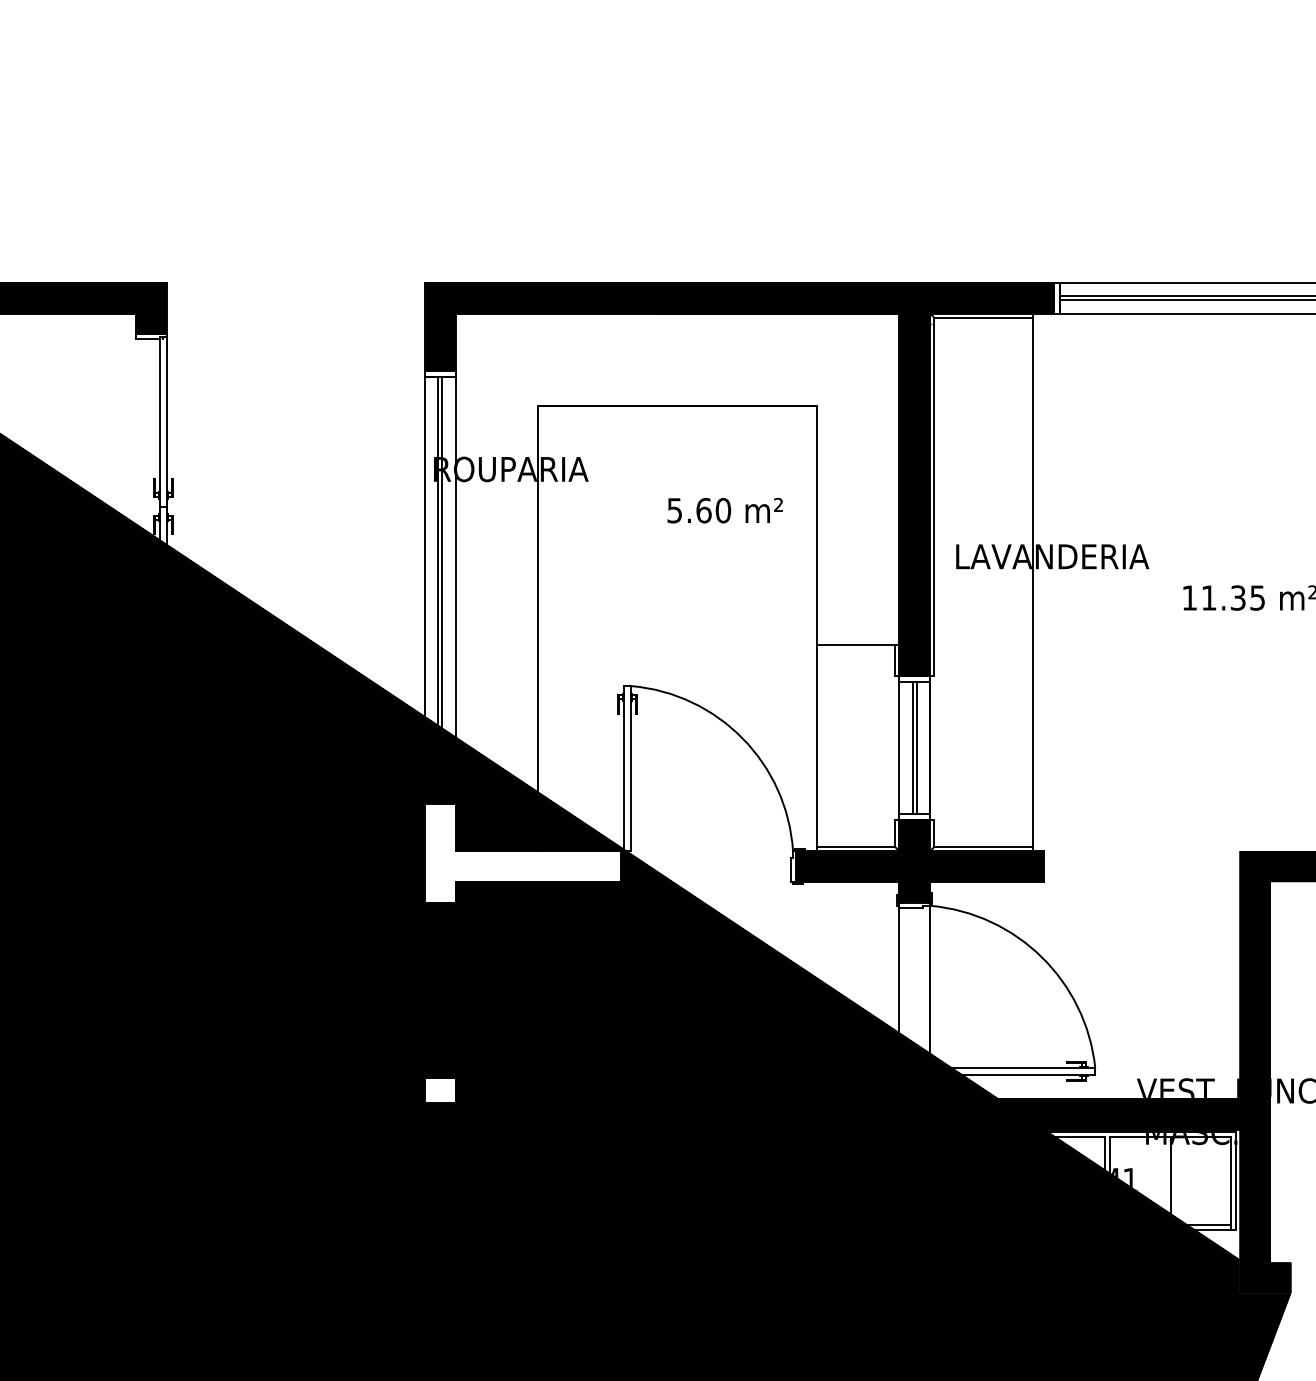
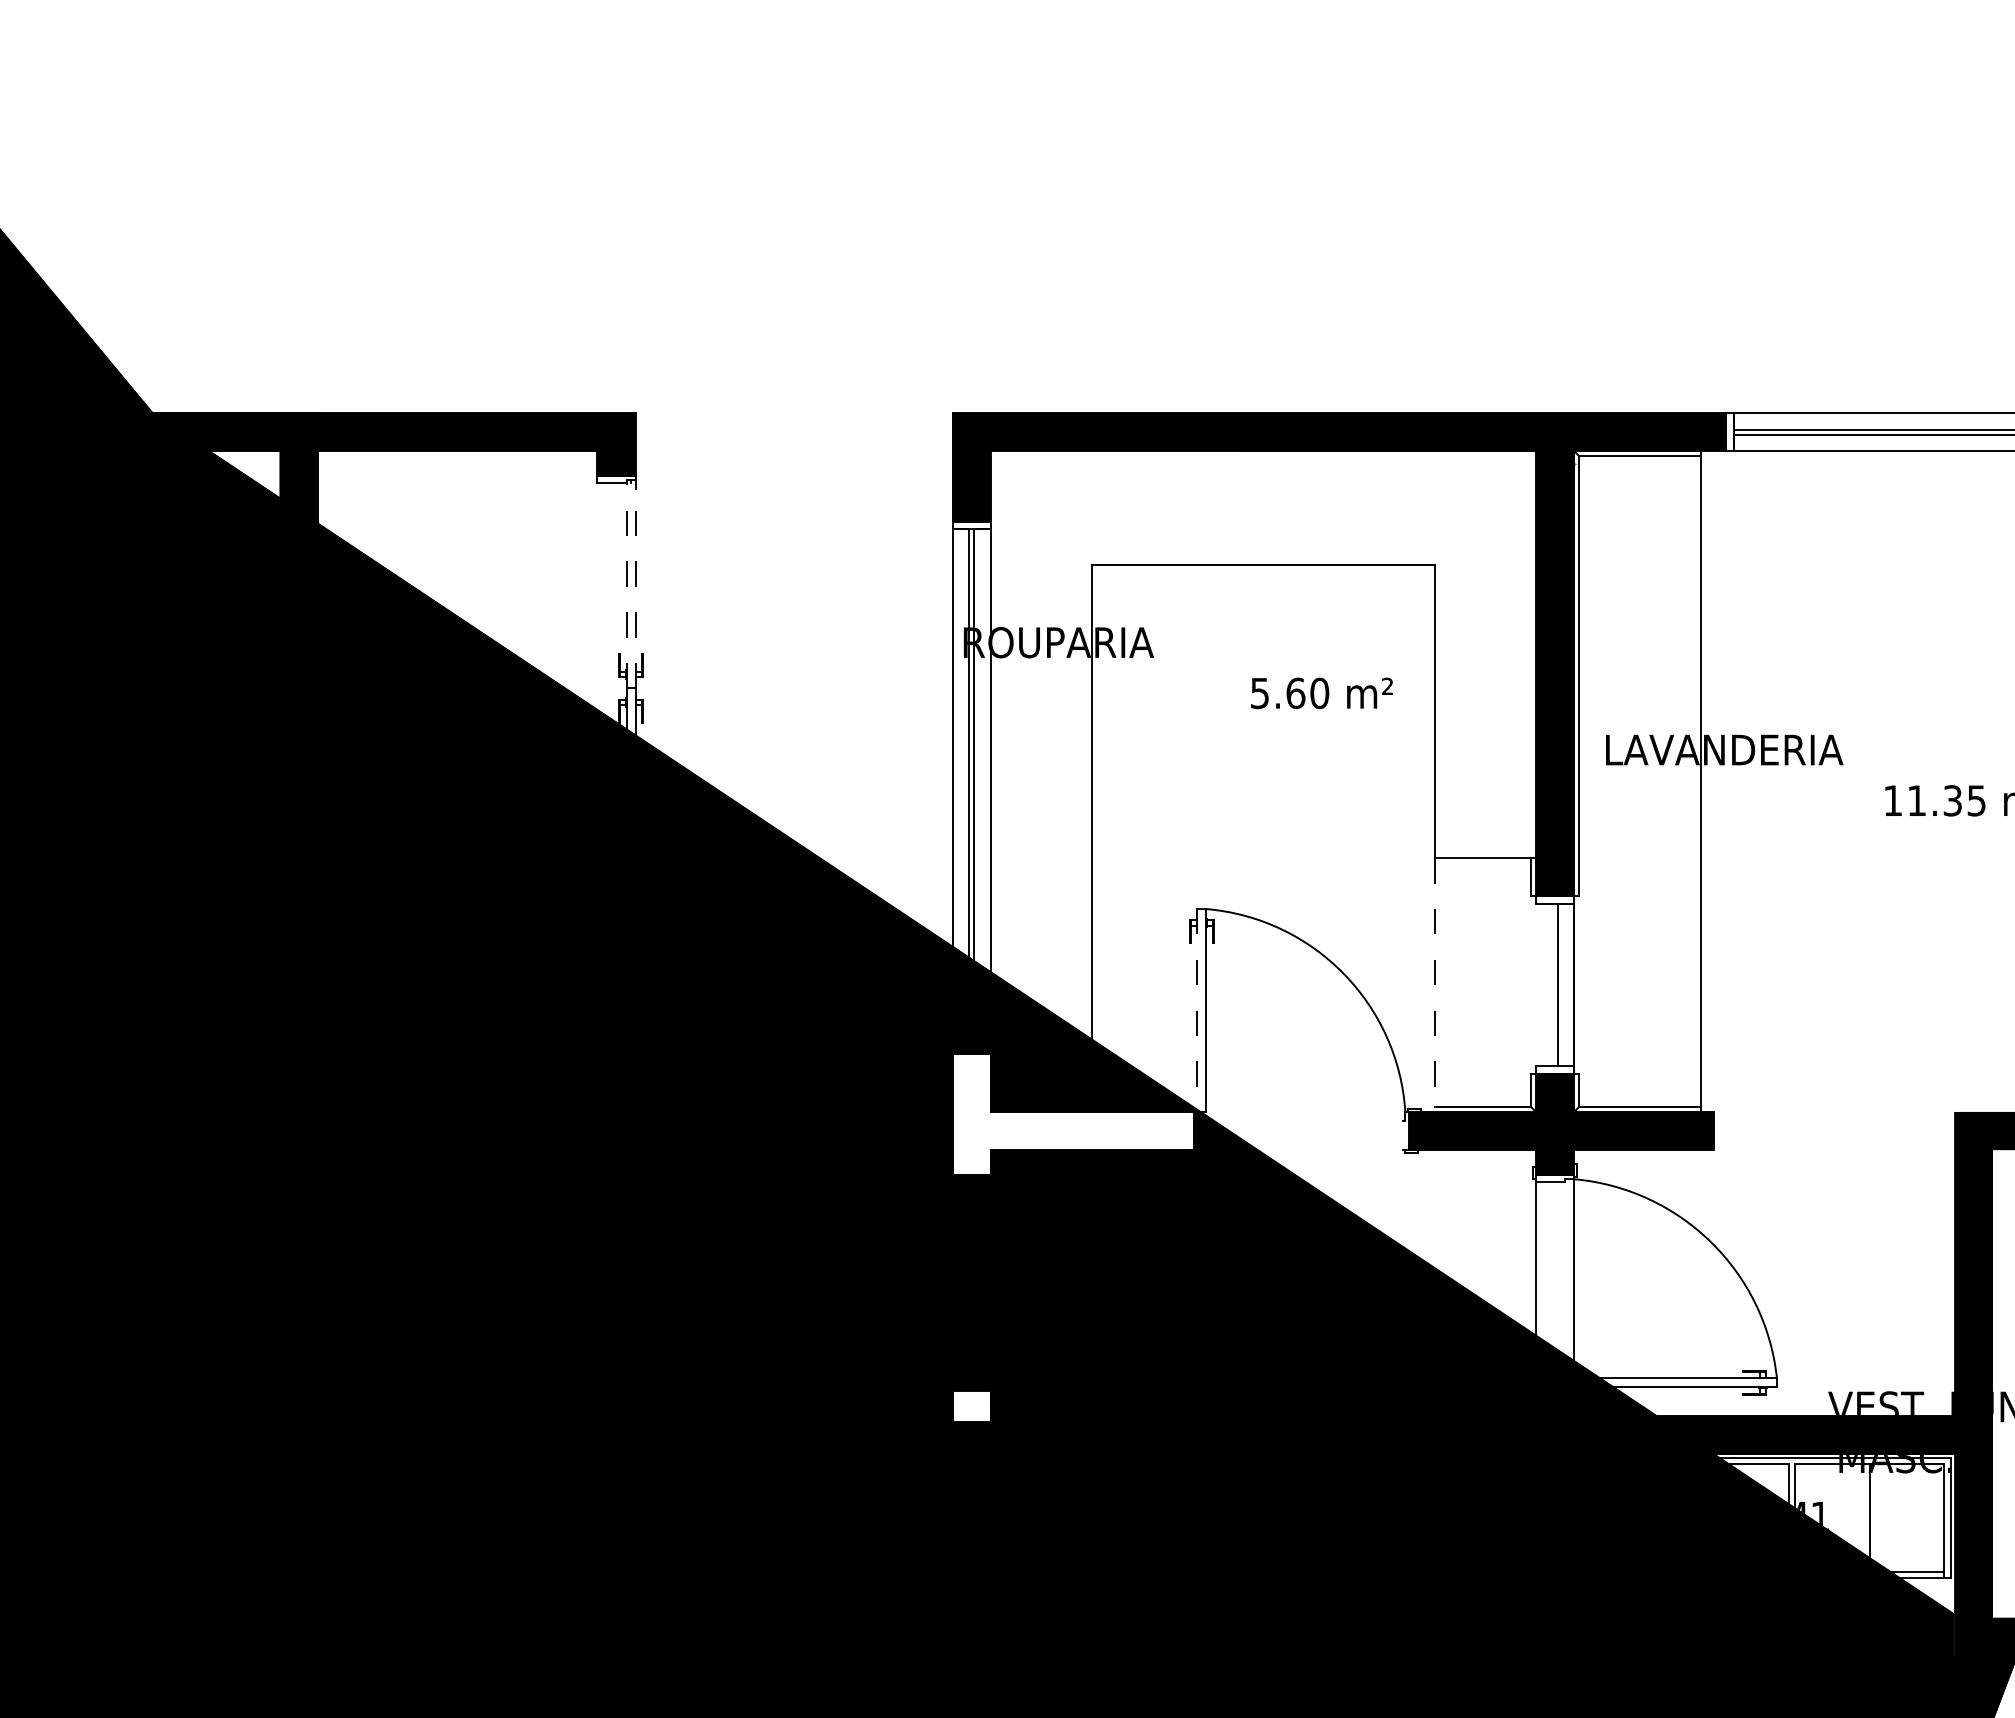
line: (159, 421) -> (626, 583), solid -> dashed
line: (166, 421) -> (635, 583), solid -> dashed
line: (899, 747) -> (1536, 984), removed
line: (912, 747) -> (1552, 984), removed
line: (816, 748) -> (1434, 985), solid -> dashed
line: (623, 769) -> (1197, 1011), solid -> dashed
line: (790, 870) -> (1402, 1135), removed

